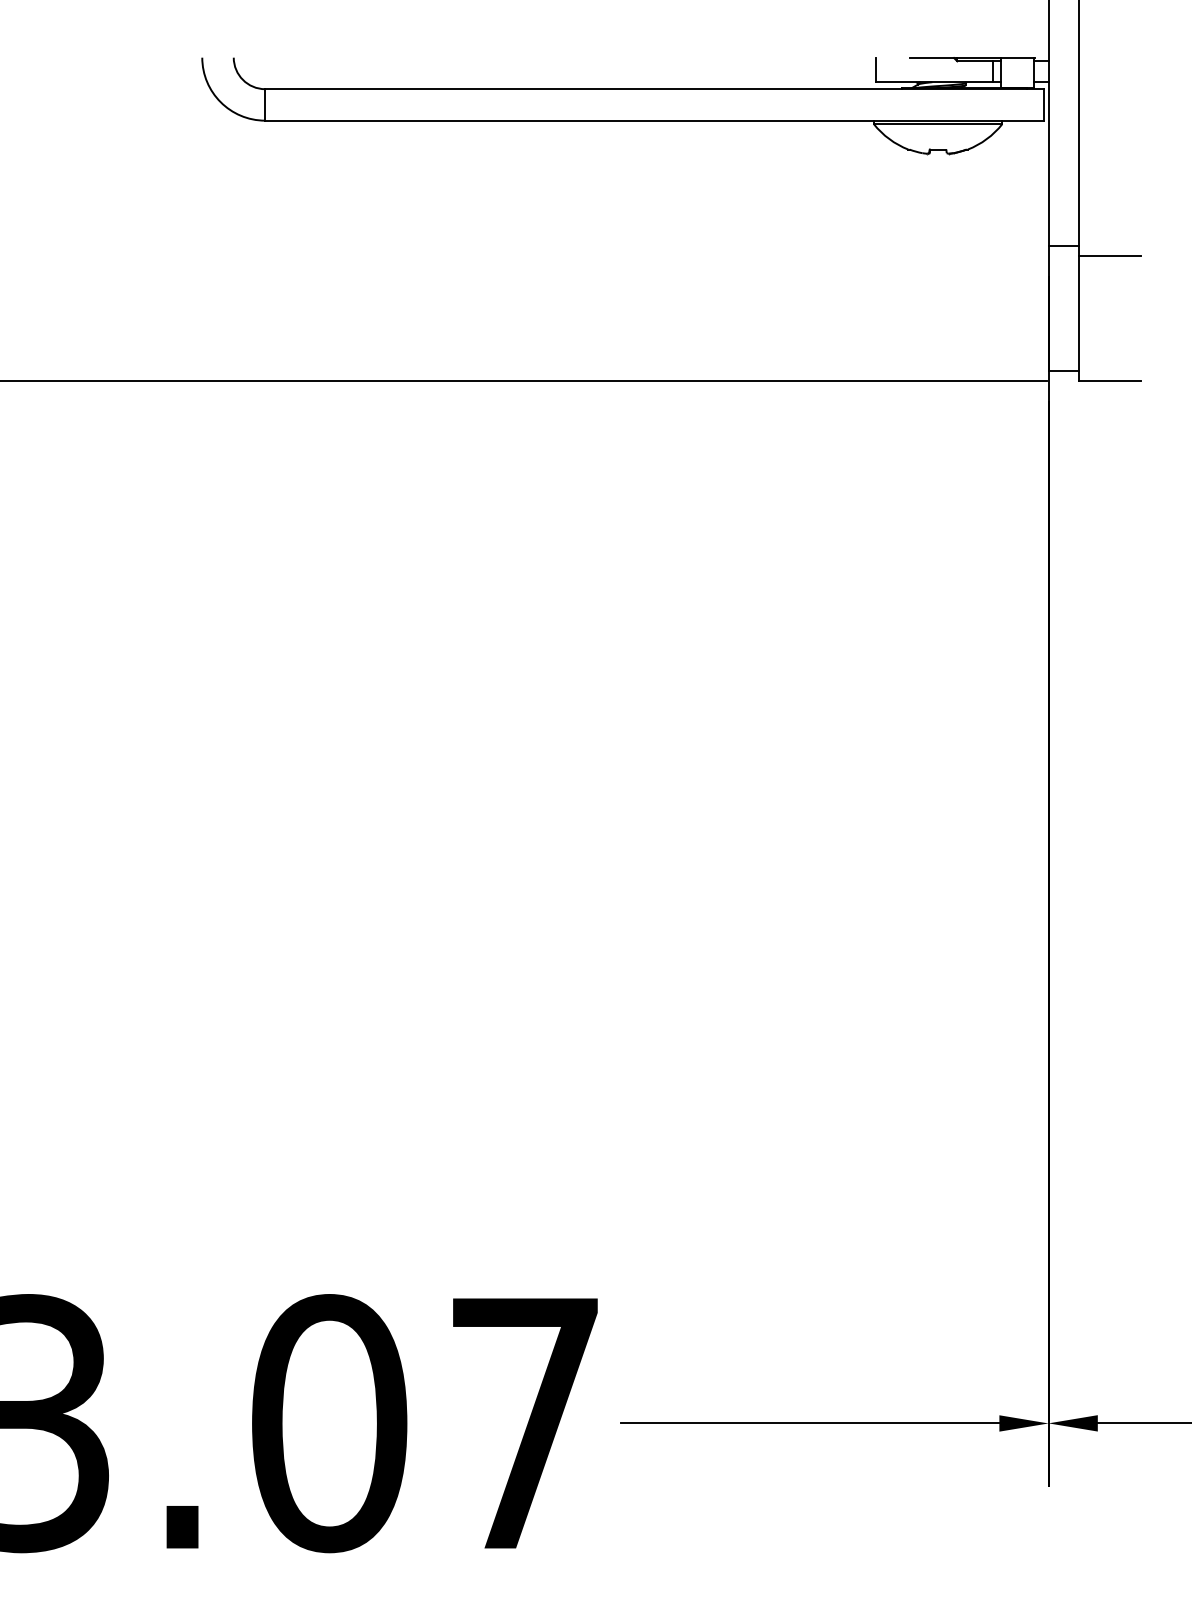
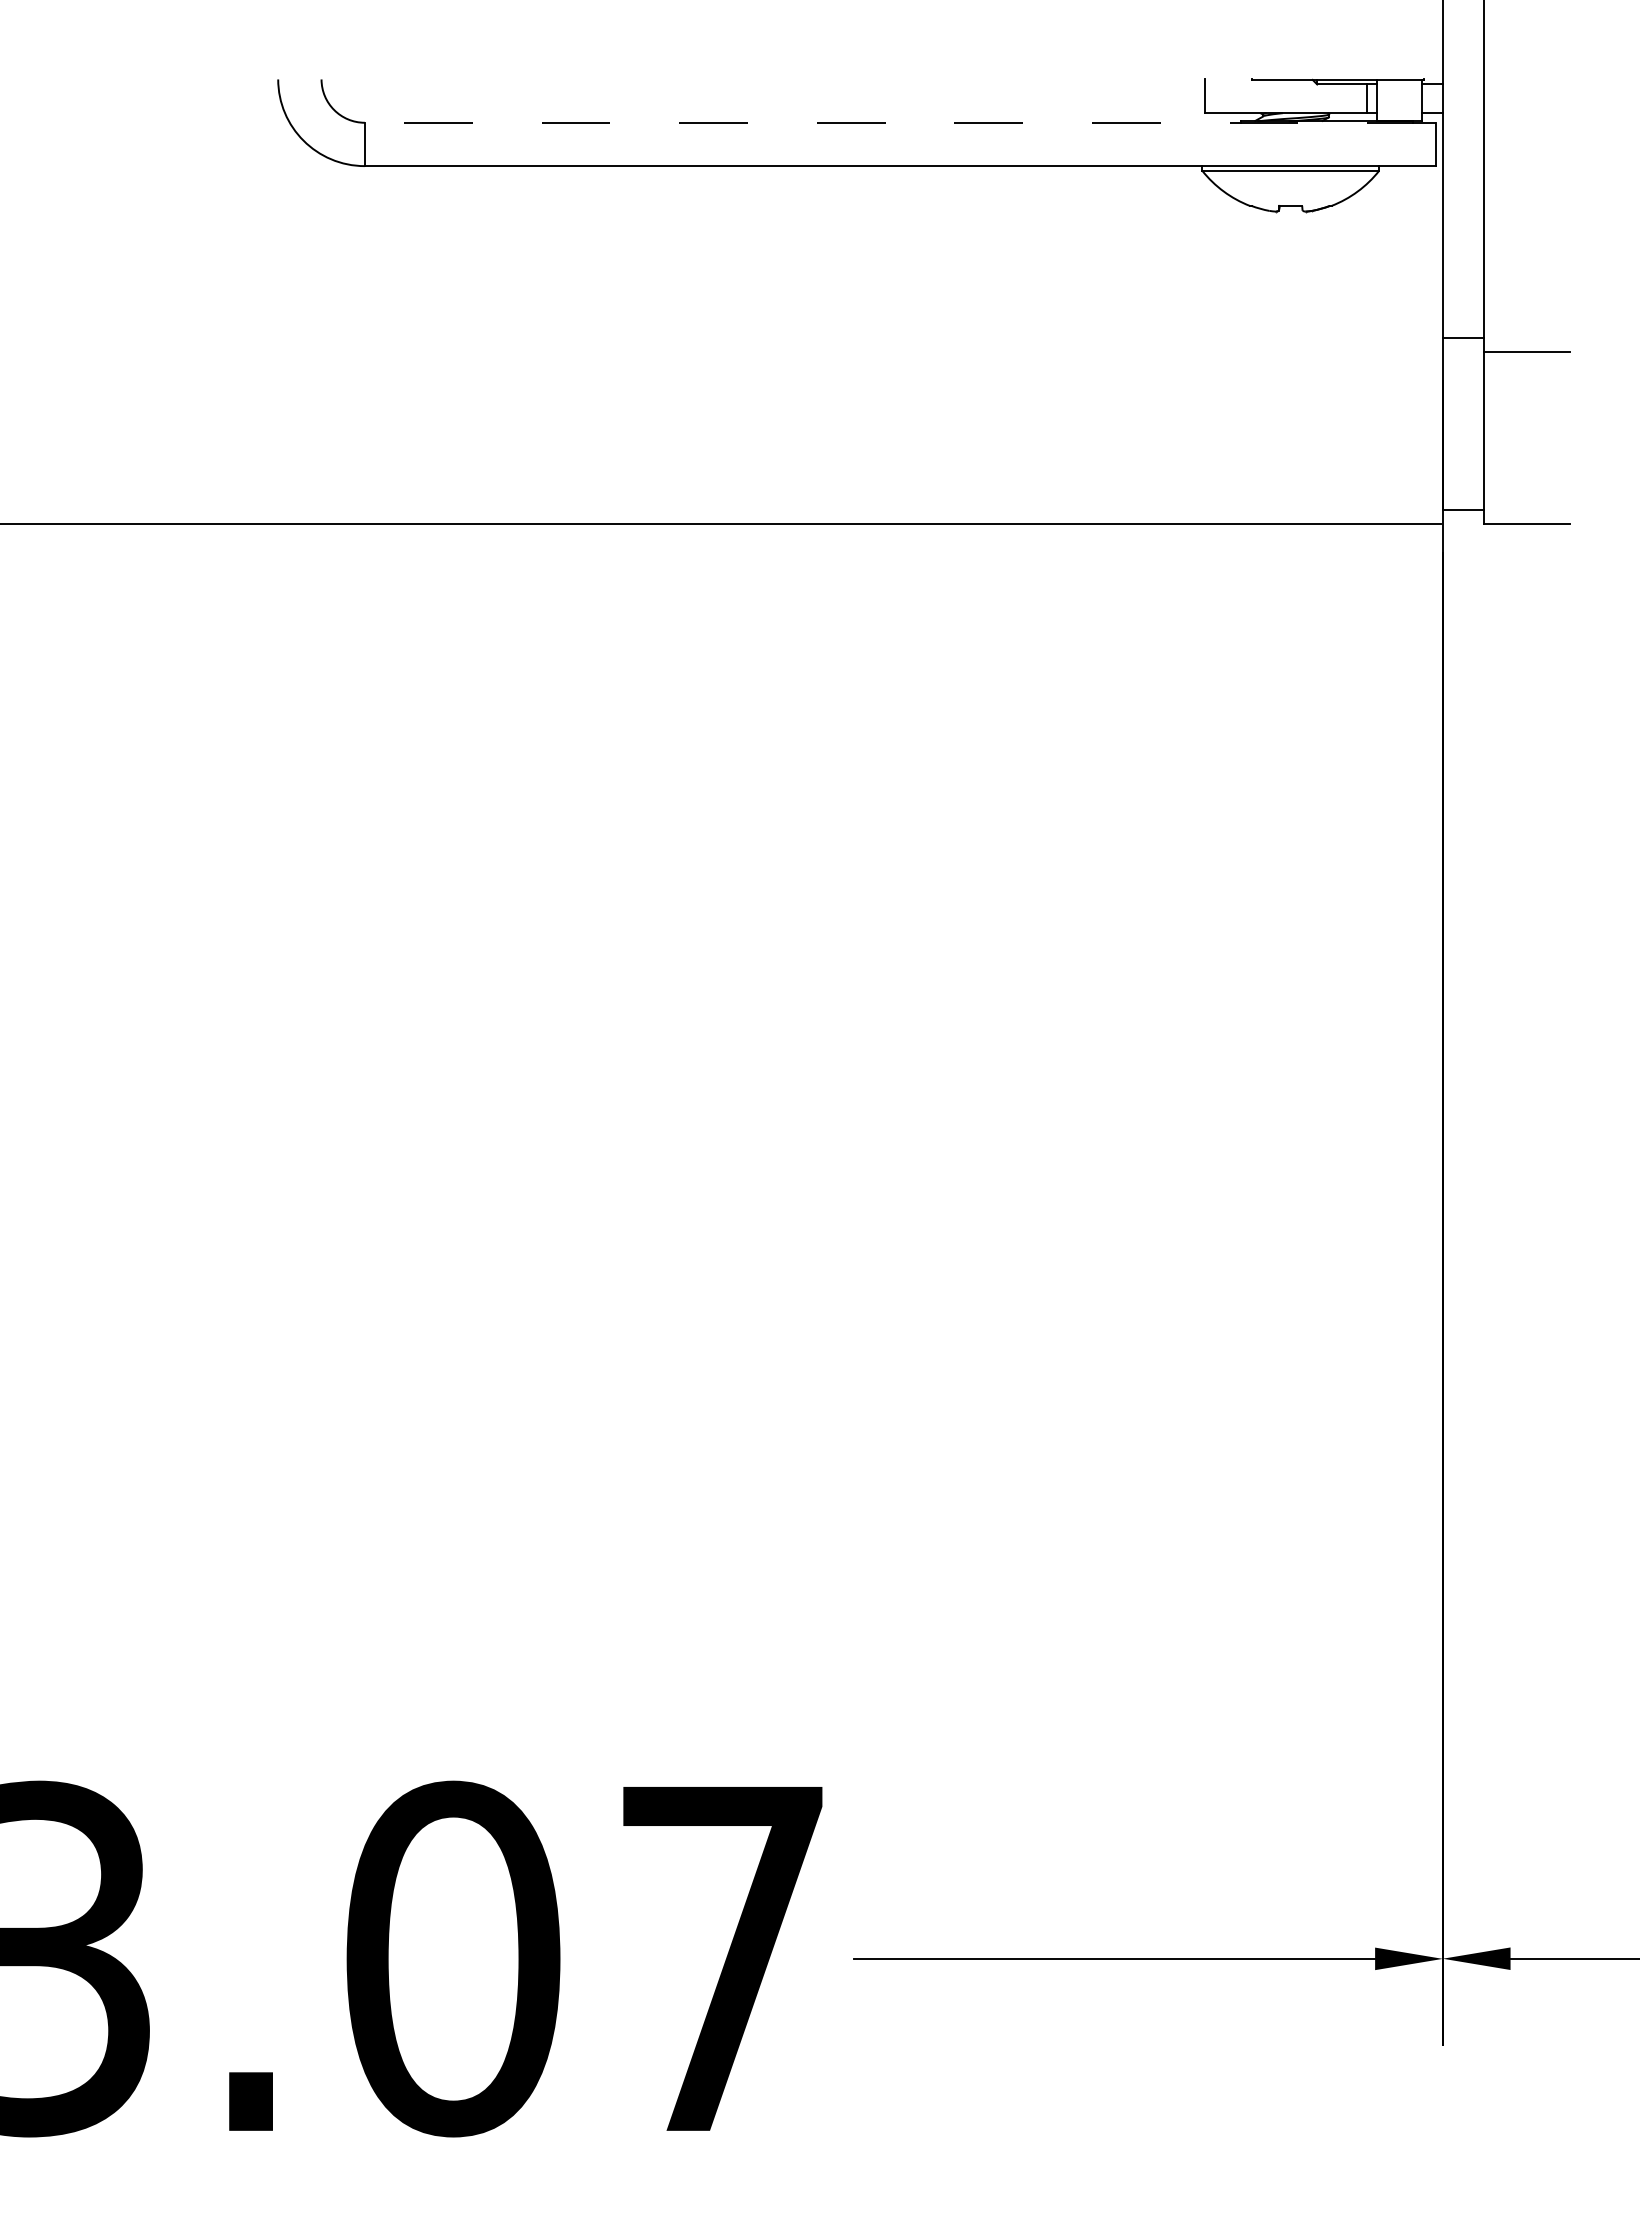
line: (654, 88) -> (900, 122), solid -> dashed

